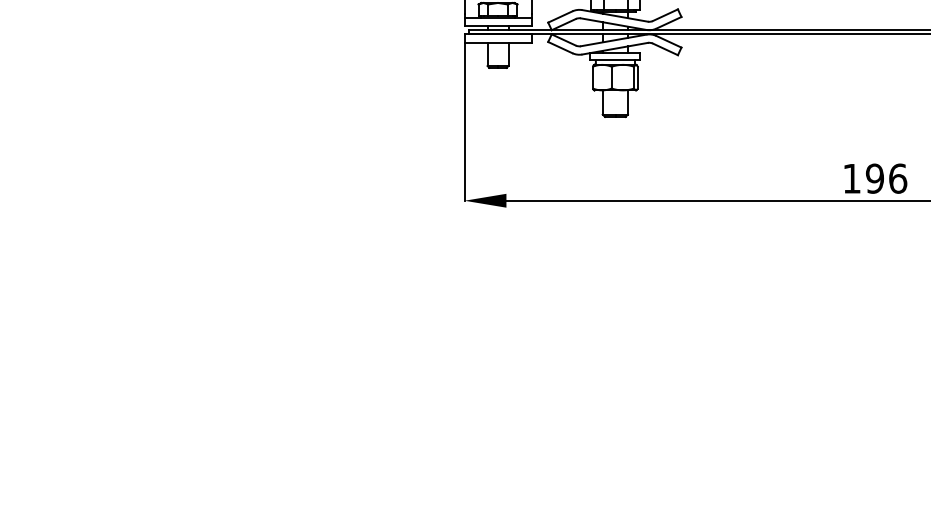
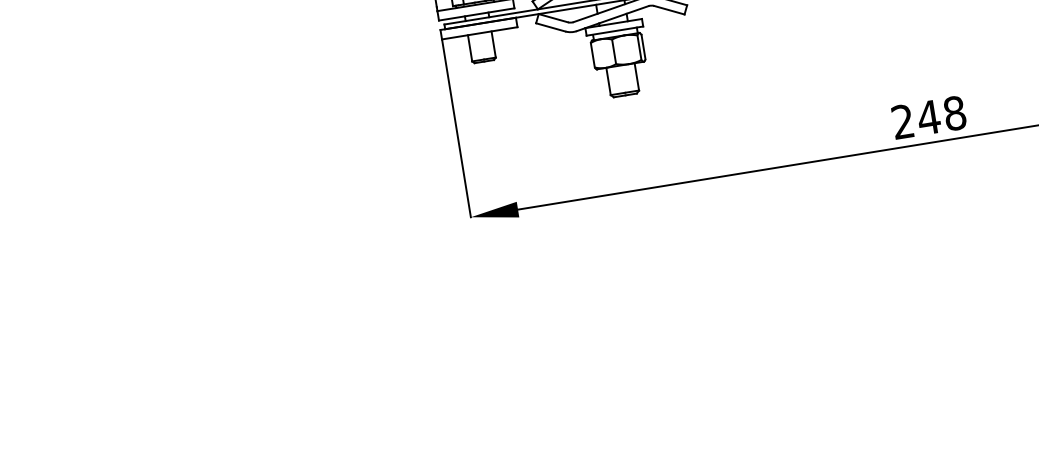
text: (875, 178) -> (929, 117), 196 -> 248

